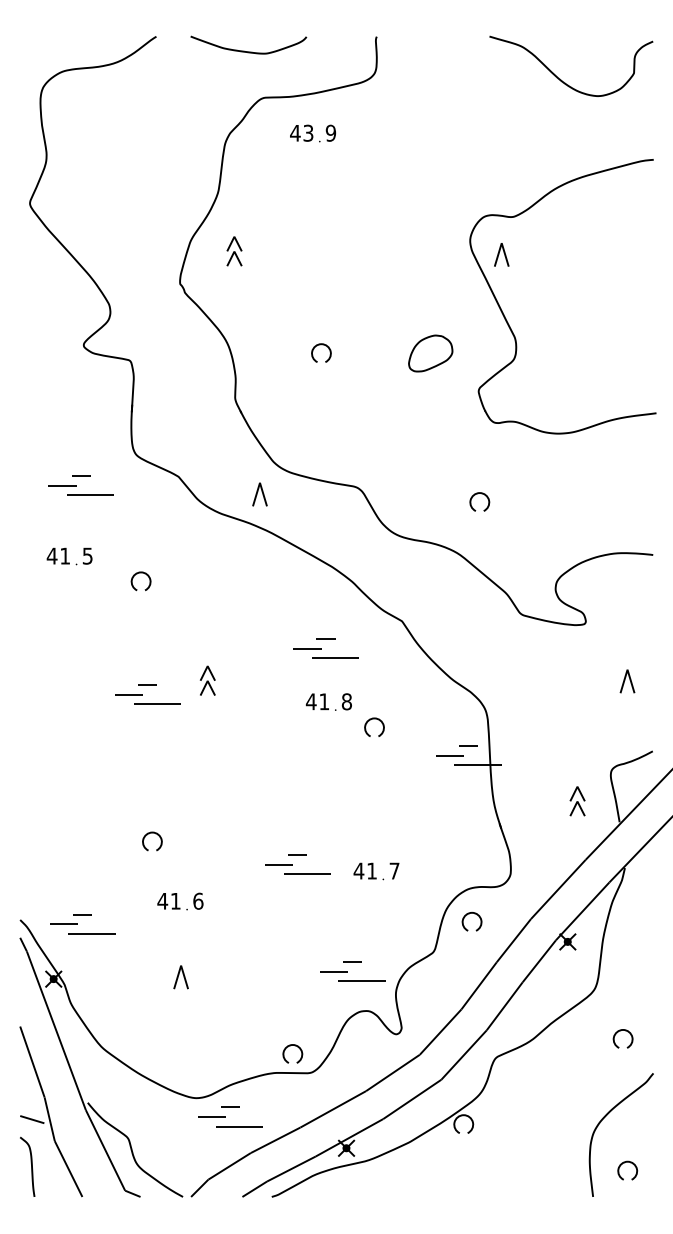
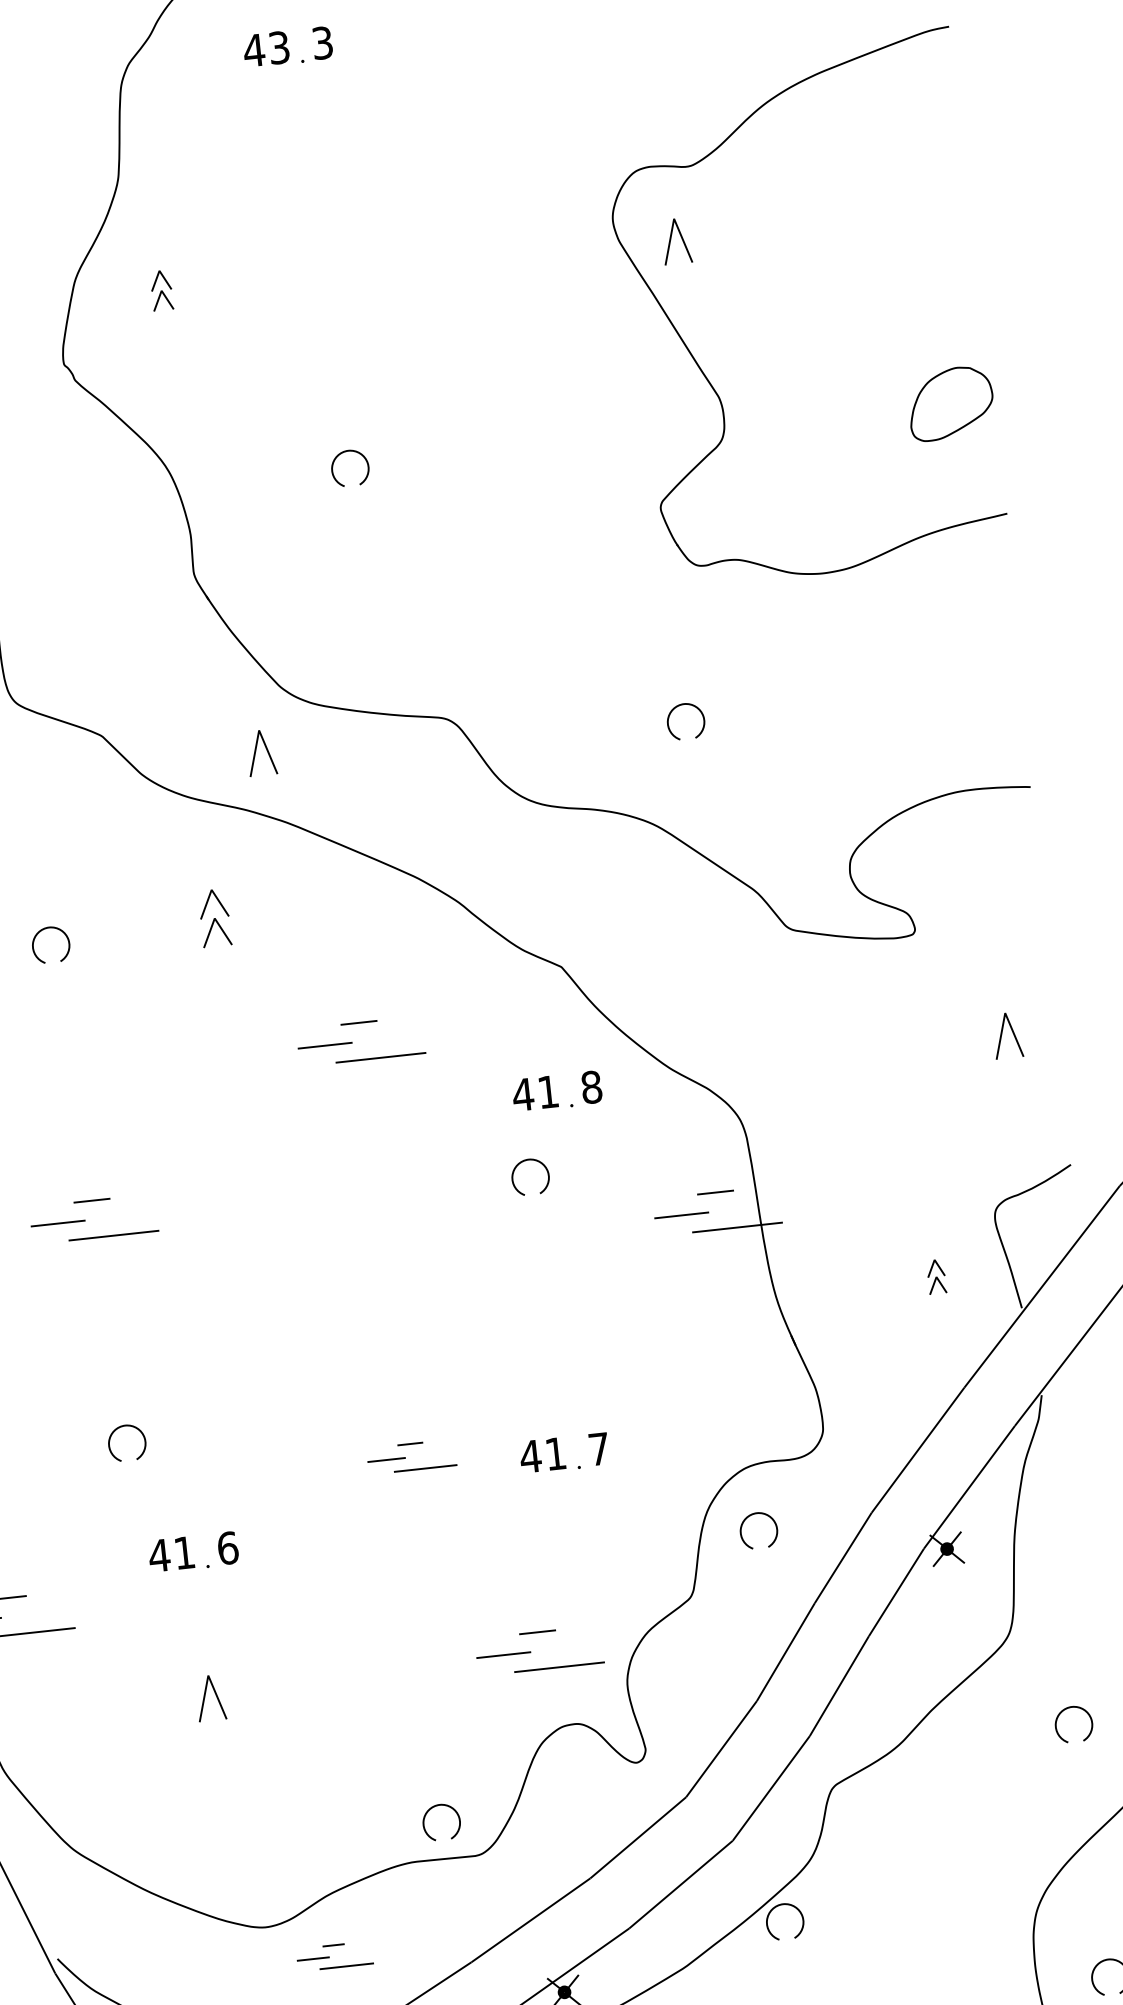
text: (330, 132) -> (321, 41), 9 -> 3
part: (234, 251) -> (161, 290), size x0.7
part: (430, 353) -> (950, 403), moved
part: (325, 648) -> (360, 1041), moved
part: (207, 680) -> (214, 917), moved
part: (147, 694) -> (93, 1218), moved
text: (328, 701) -> (556, 1090), moved
part: (577, 801) -> (936, 1277), size x0.6
part: (297, 864) -> (411, 1456), size x0.7
part: (230, 1116) -> (334, 1955), size x0.6

